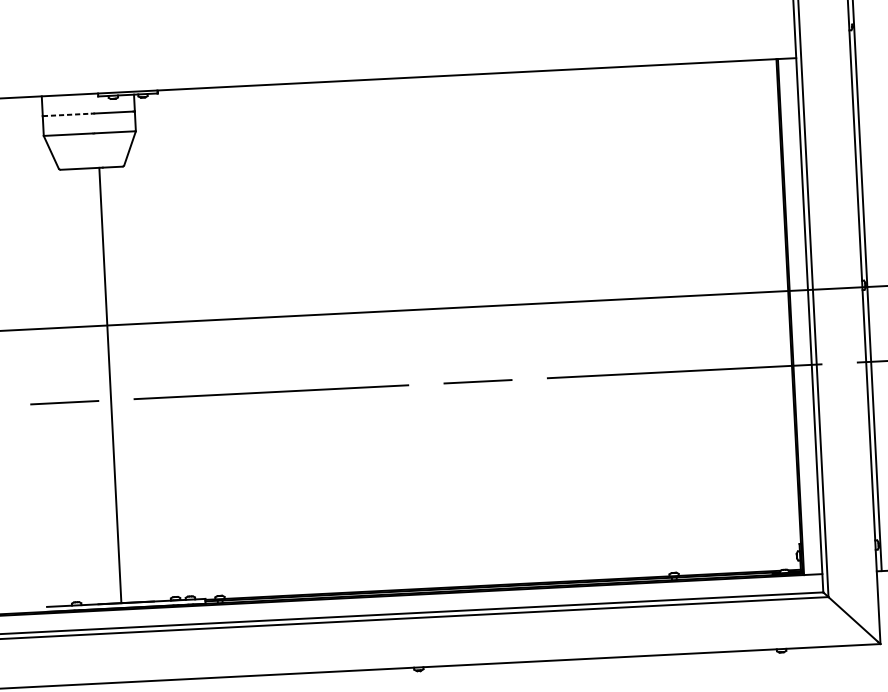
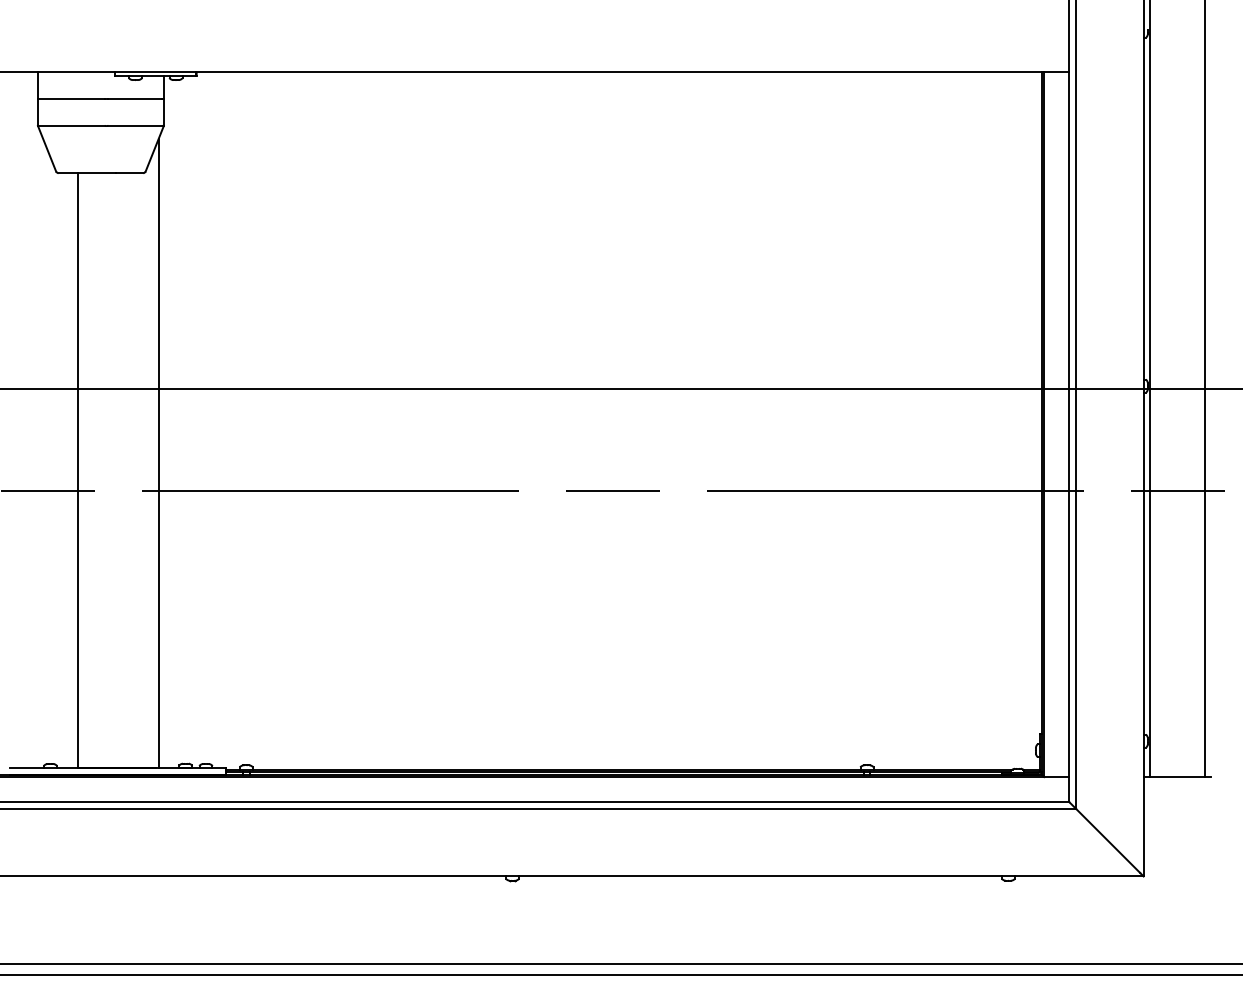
line: (67, 114) -> (71, 98), dashed -> solid
line: (144, 371) -> (158, 453), added
line: (110, 385) -> (77, 470), moved

